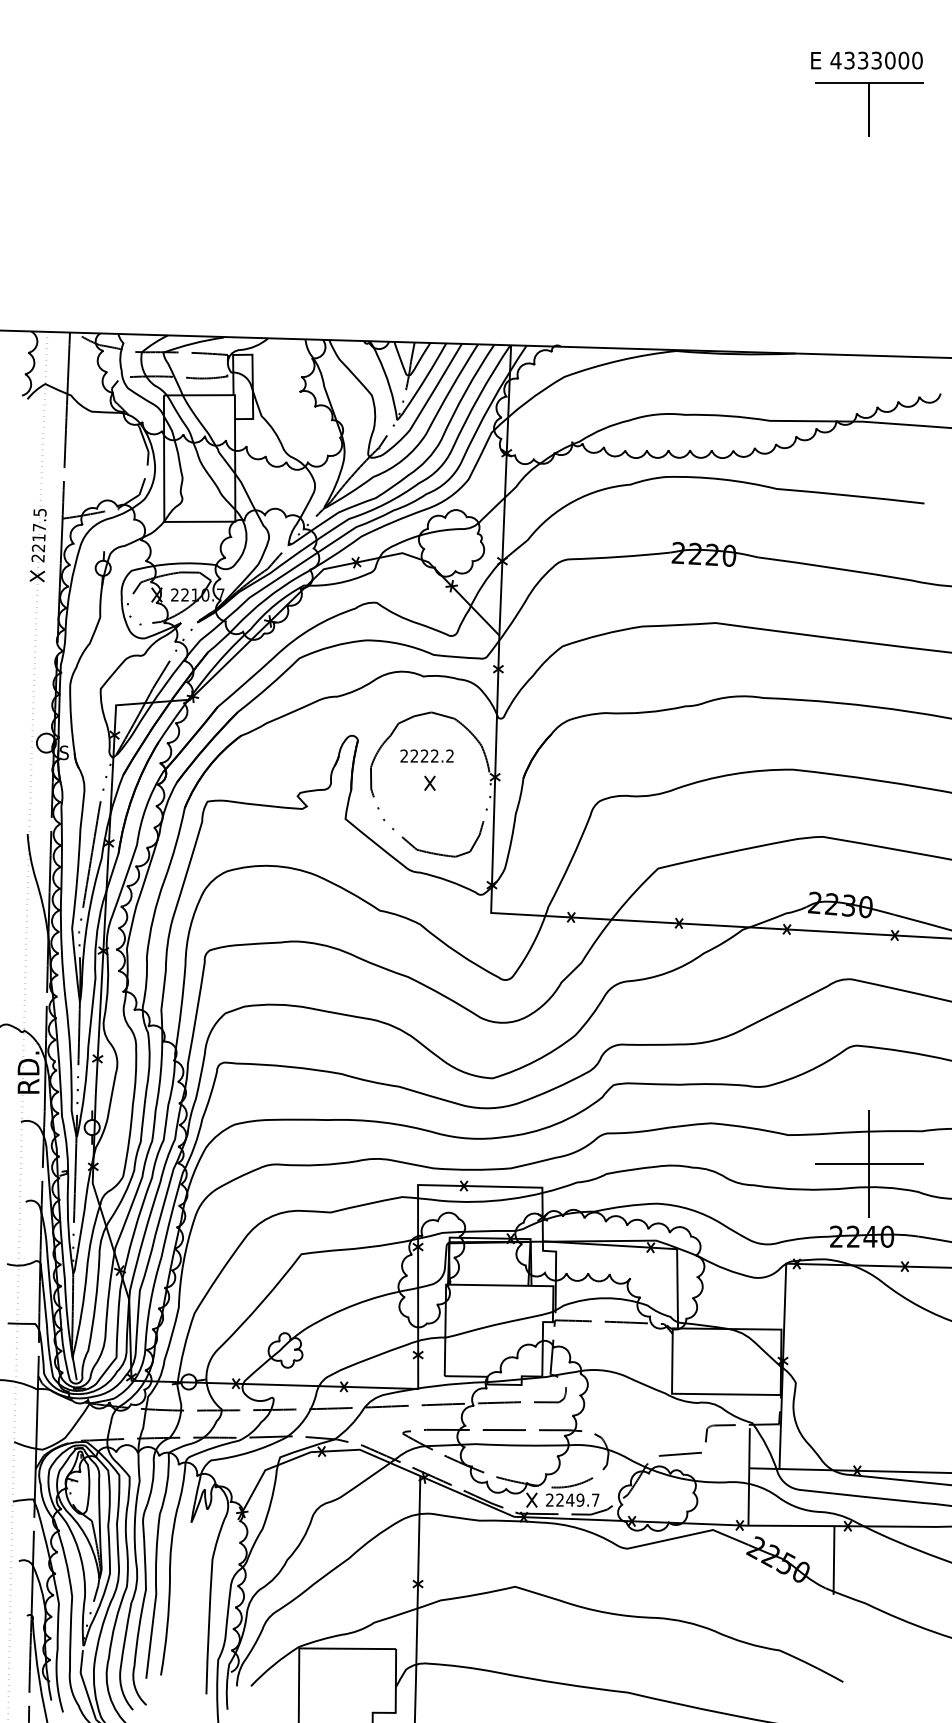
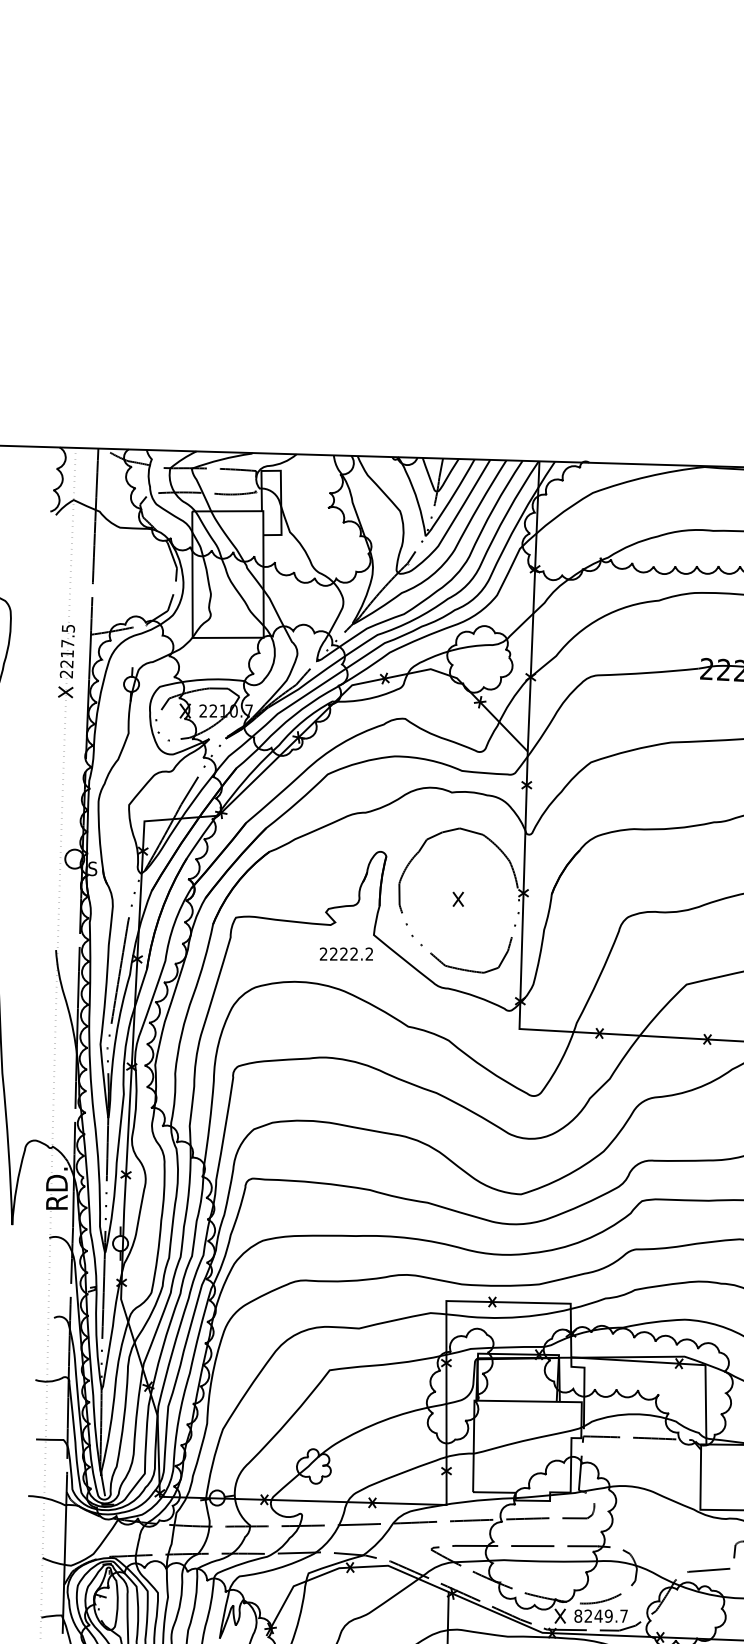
text: (426, 755) -> (345, 953), moved
text: (549, 1499) -> (577, 1615), 2249.7 -> 8249.7

